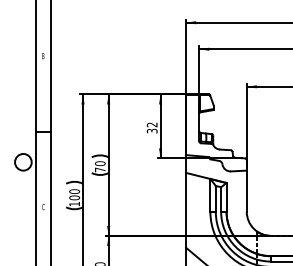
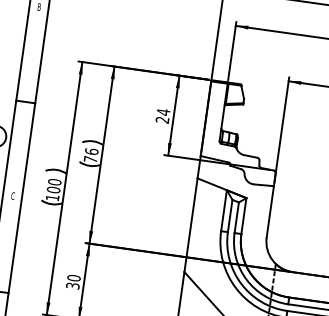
text: (151, 127) -> (162, 115), 32 -> 24
text: (100, 163) -> (92, 151), 70 -> 76

